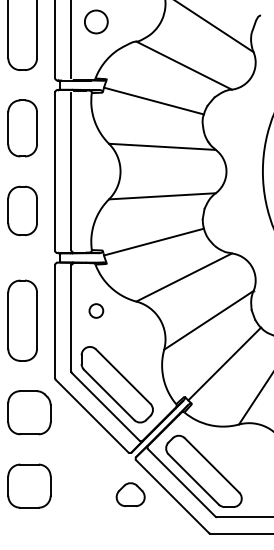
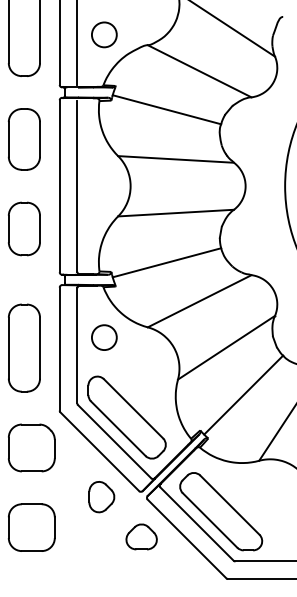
circle: (96, 21) -> (104, 34), moved
circle: (96, 310) -> (104, 337), size x1.67
part: (93, 458) -> (101, 497), added

